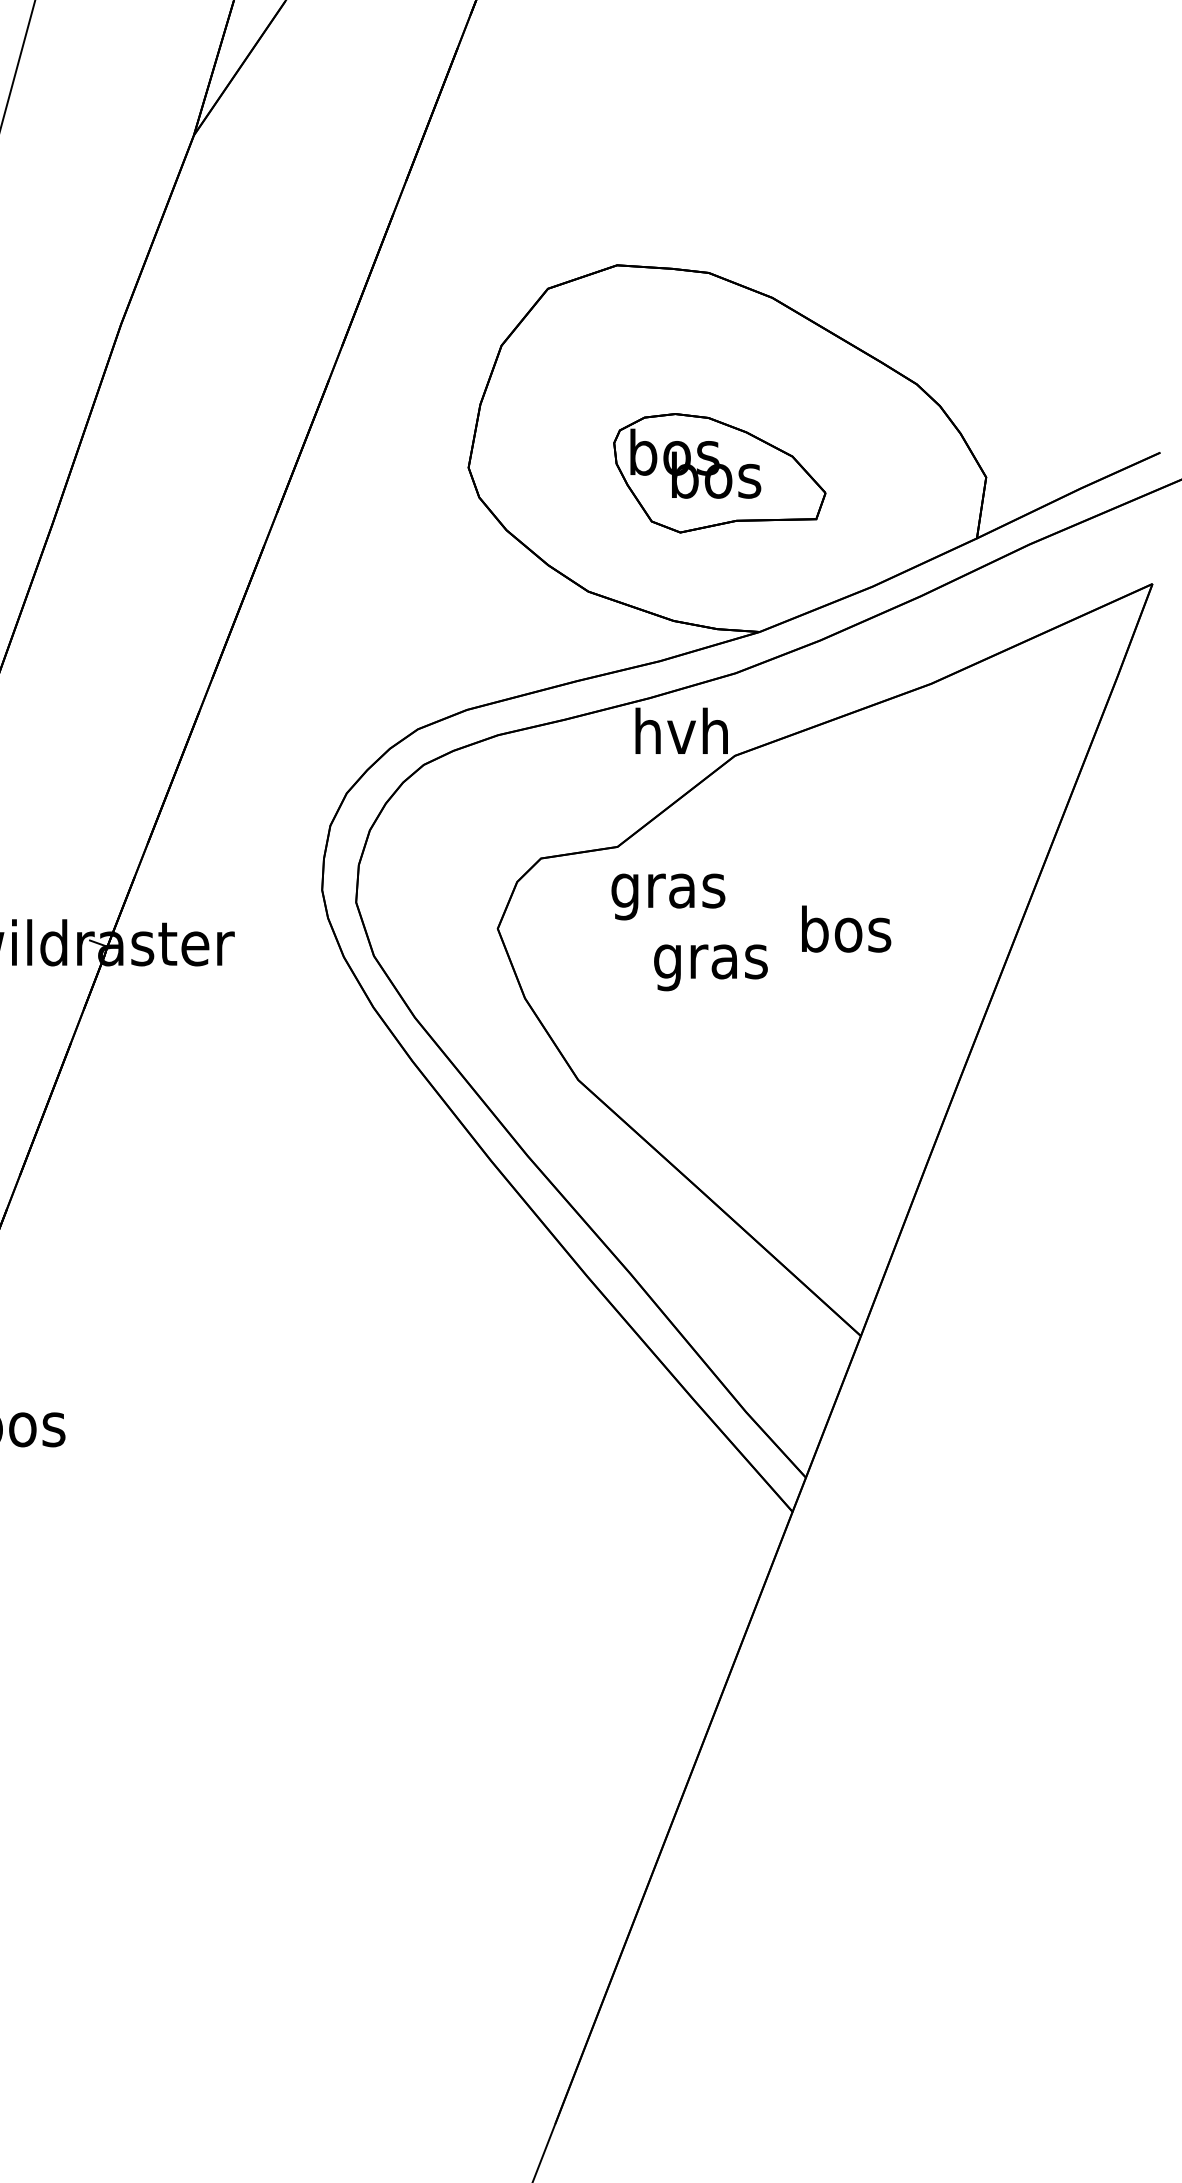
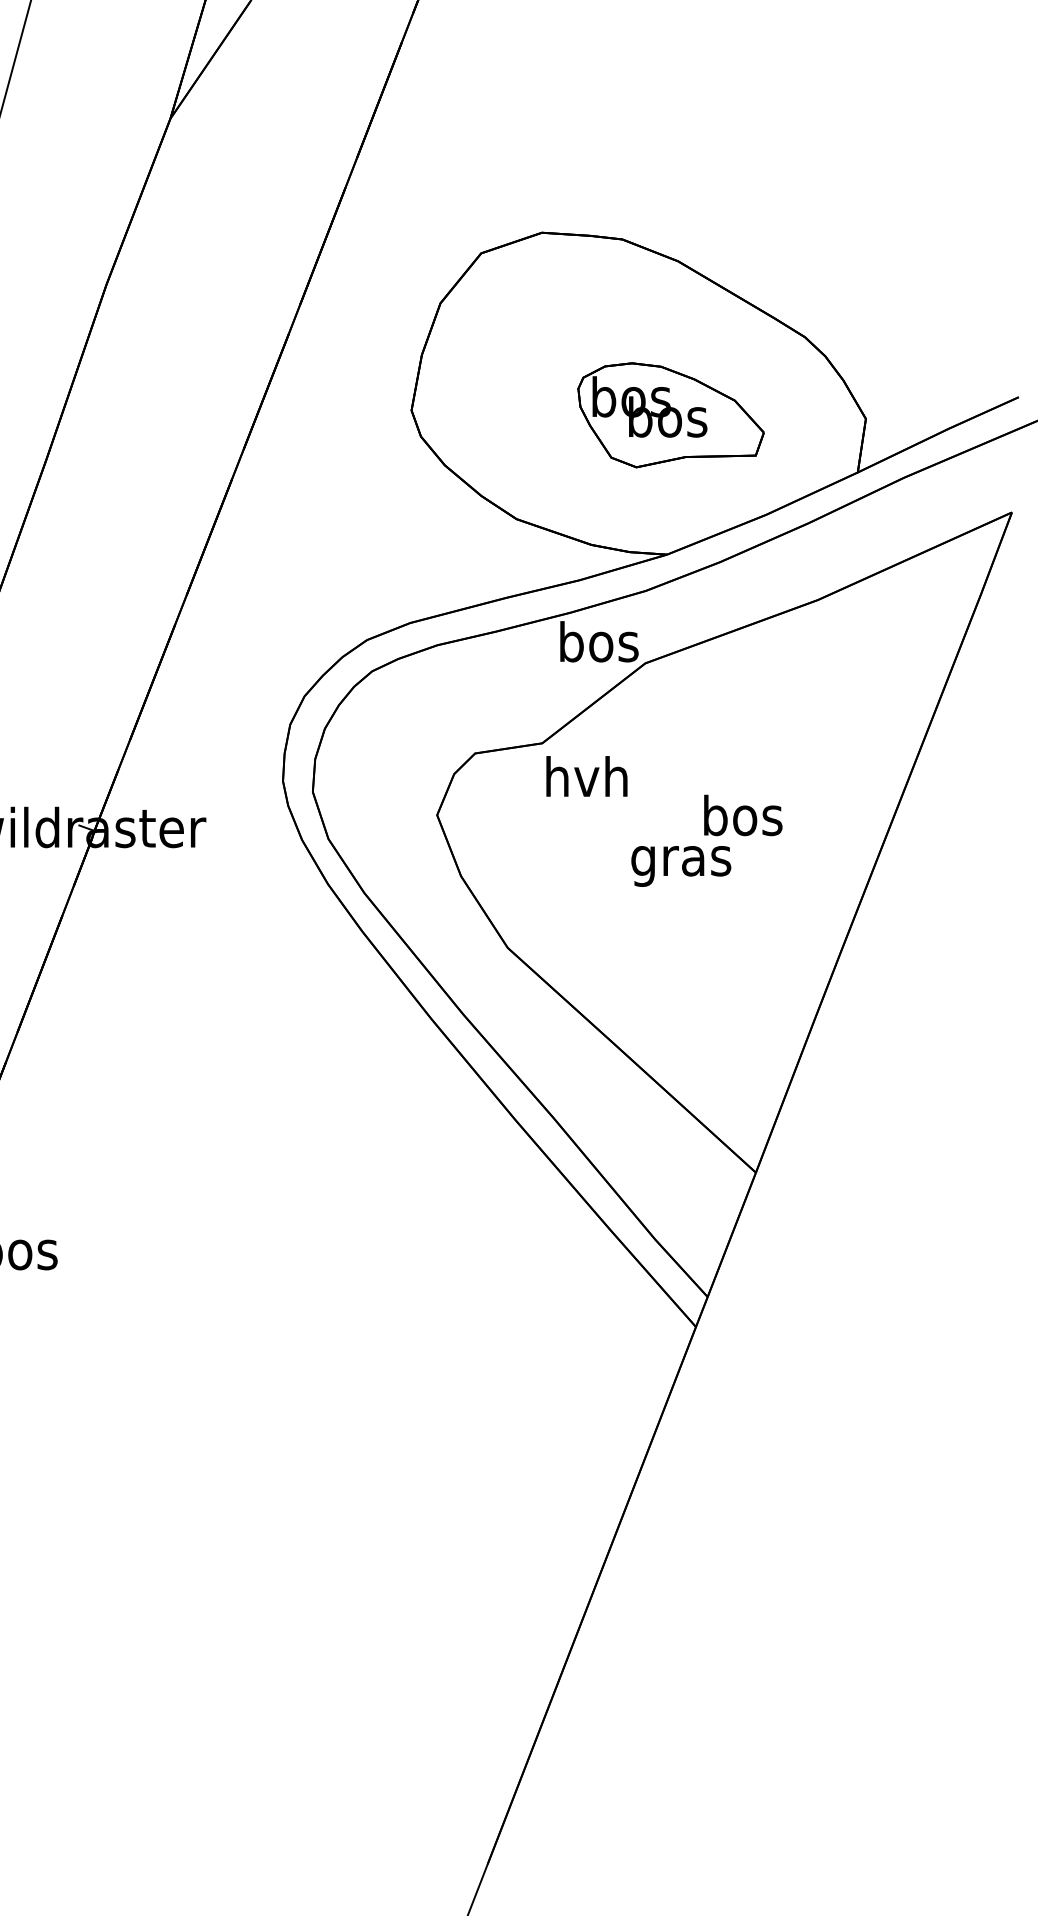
part: (719, 473) -> (670, 415), moved
text: (681, 730) -> (598, 641), hvh -> bos
text: (667, 890) -> (586, 781), gras -> hvh
text: (711, 967) -> (681, 866), moved

